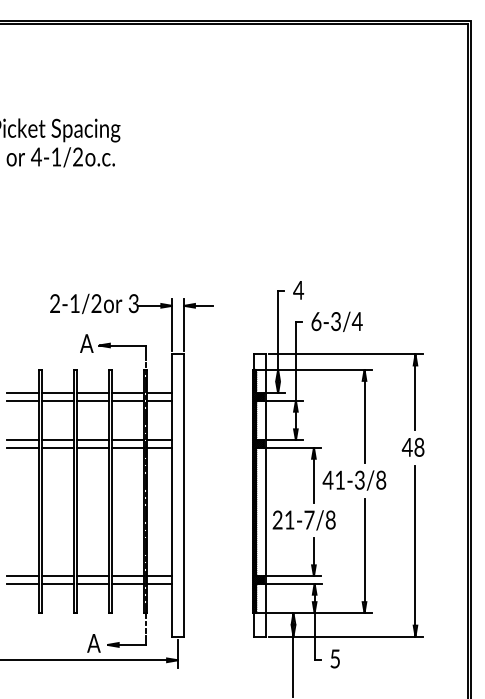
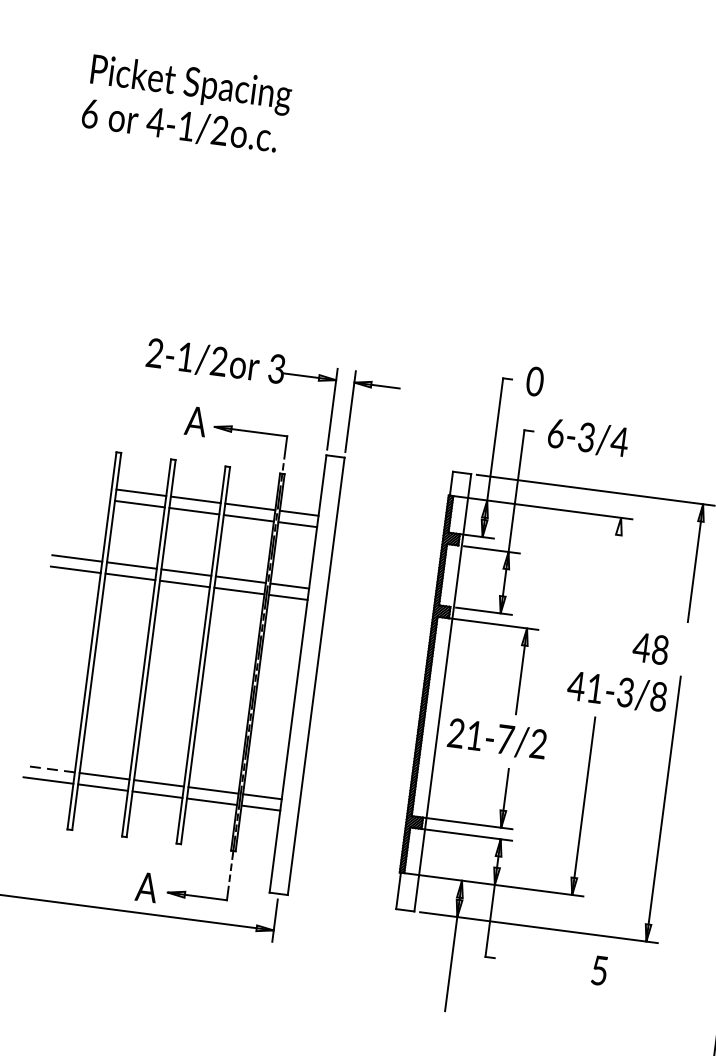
text: (298, 289) -> (534, 380), 4 -> 0
line: (22, 393) -> (86, 485), removed
line: (22, 400) -> (85, 496), removed
line: (364, 416) -> (611, 590), removed
text: (412, 446) -> (649, 647), moved
text: (354, 480) -> (617, 691), moved
text: (330, 520) -> (538, 744), 21-7/8 -> 21-7/2
line: (22, 576) -> (49, 769), solid -> dashed
text: (334, 658) -> (598, 969), moved

